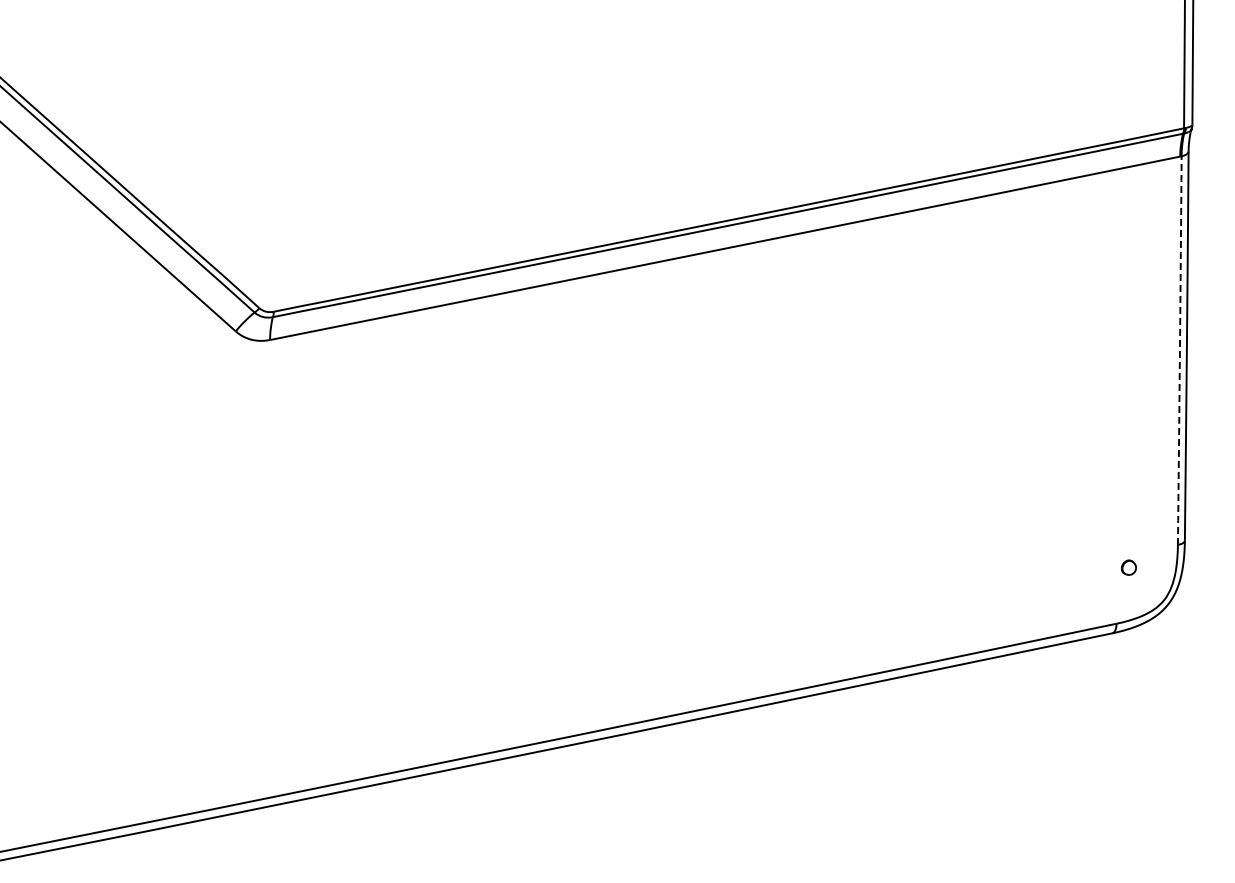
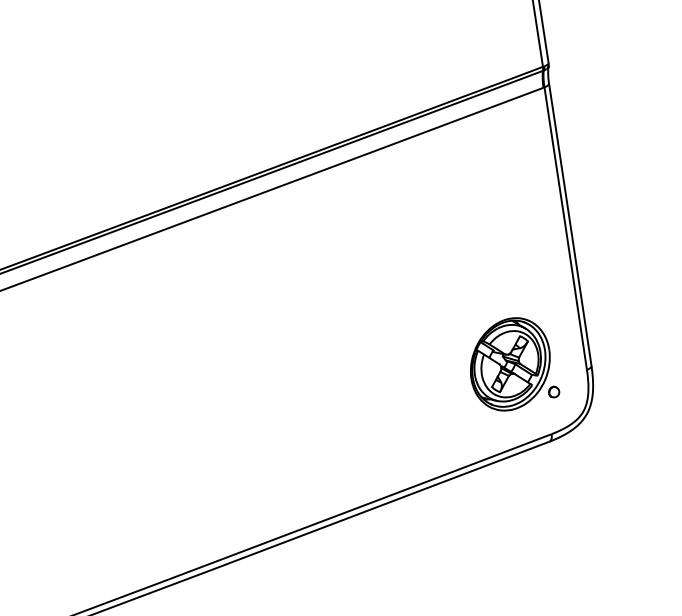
arc: (1179, 350) -> (565, 228), dashed -> solid
part: (1075, 520) -> (509, 364), added

